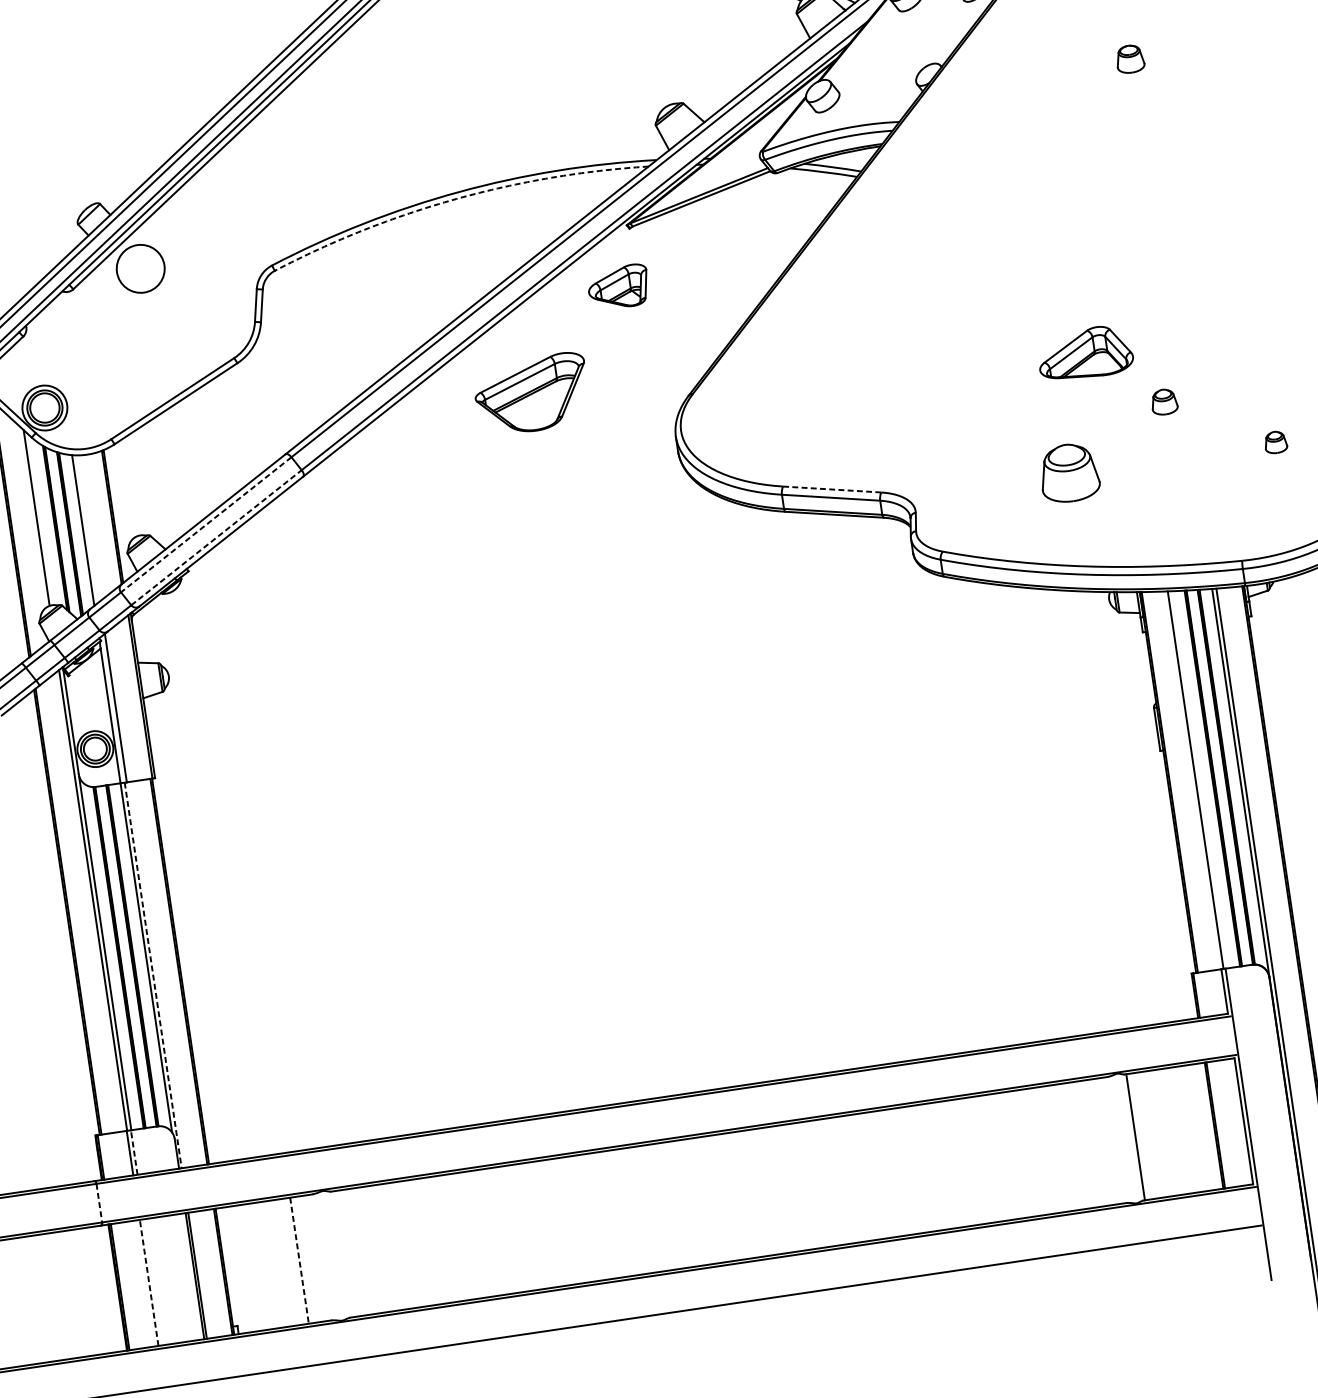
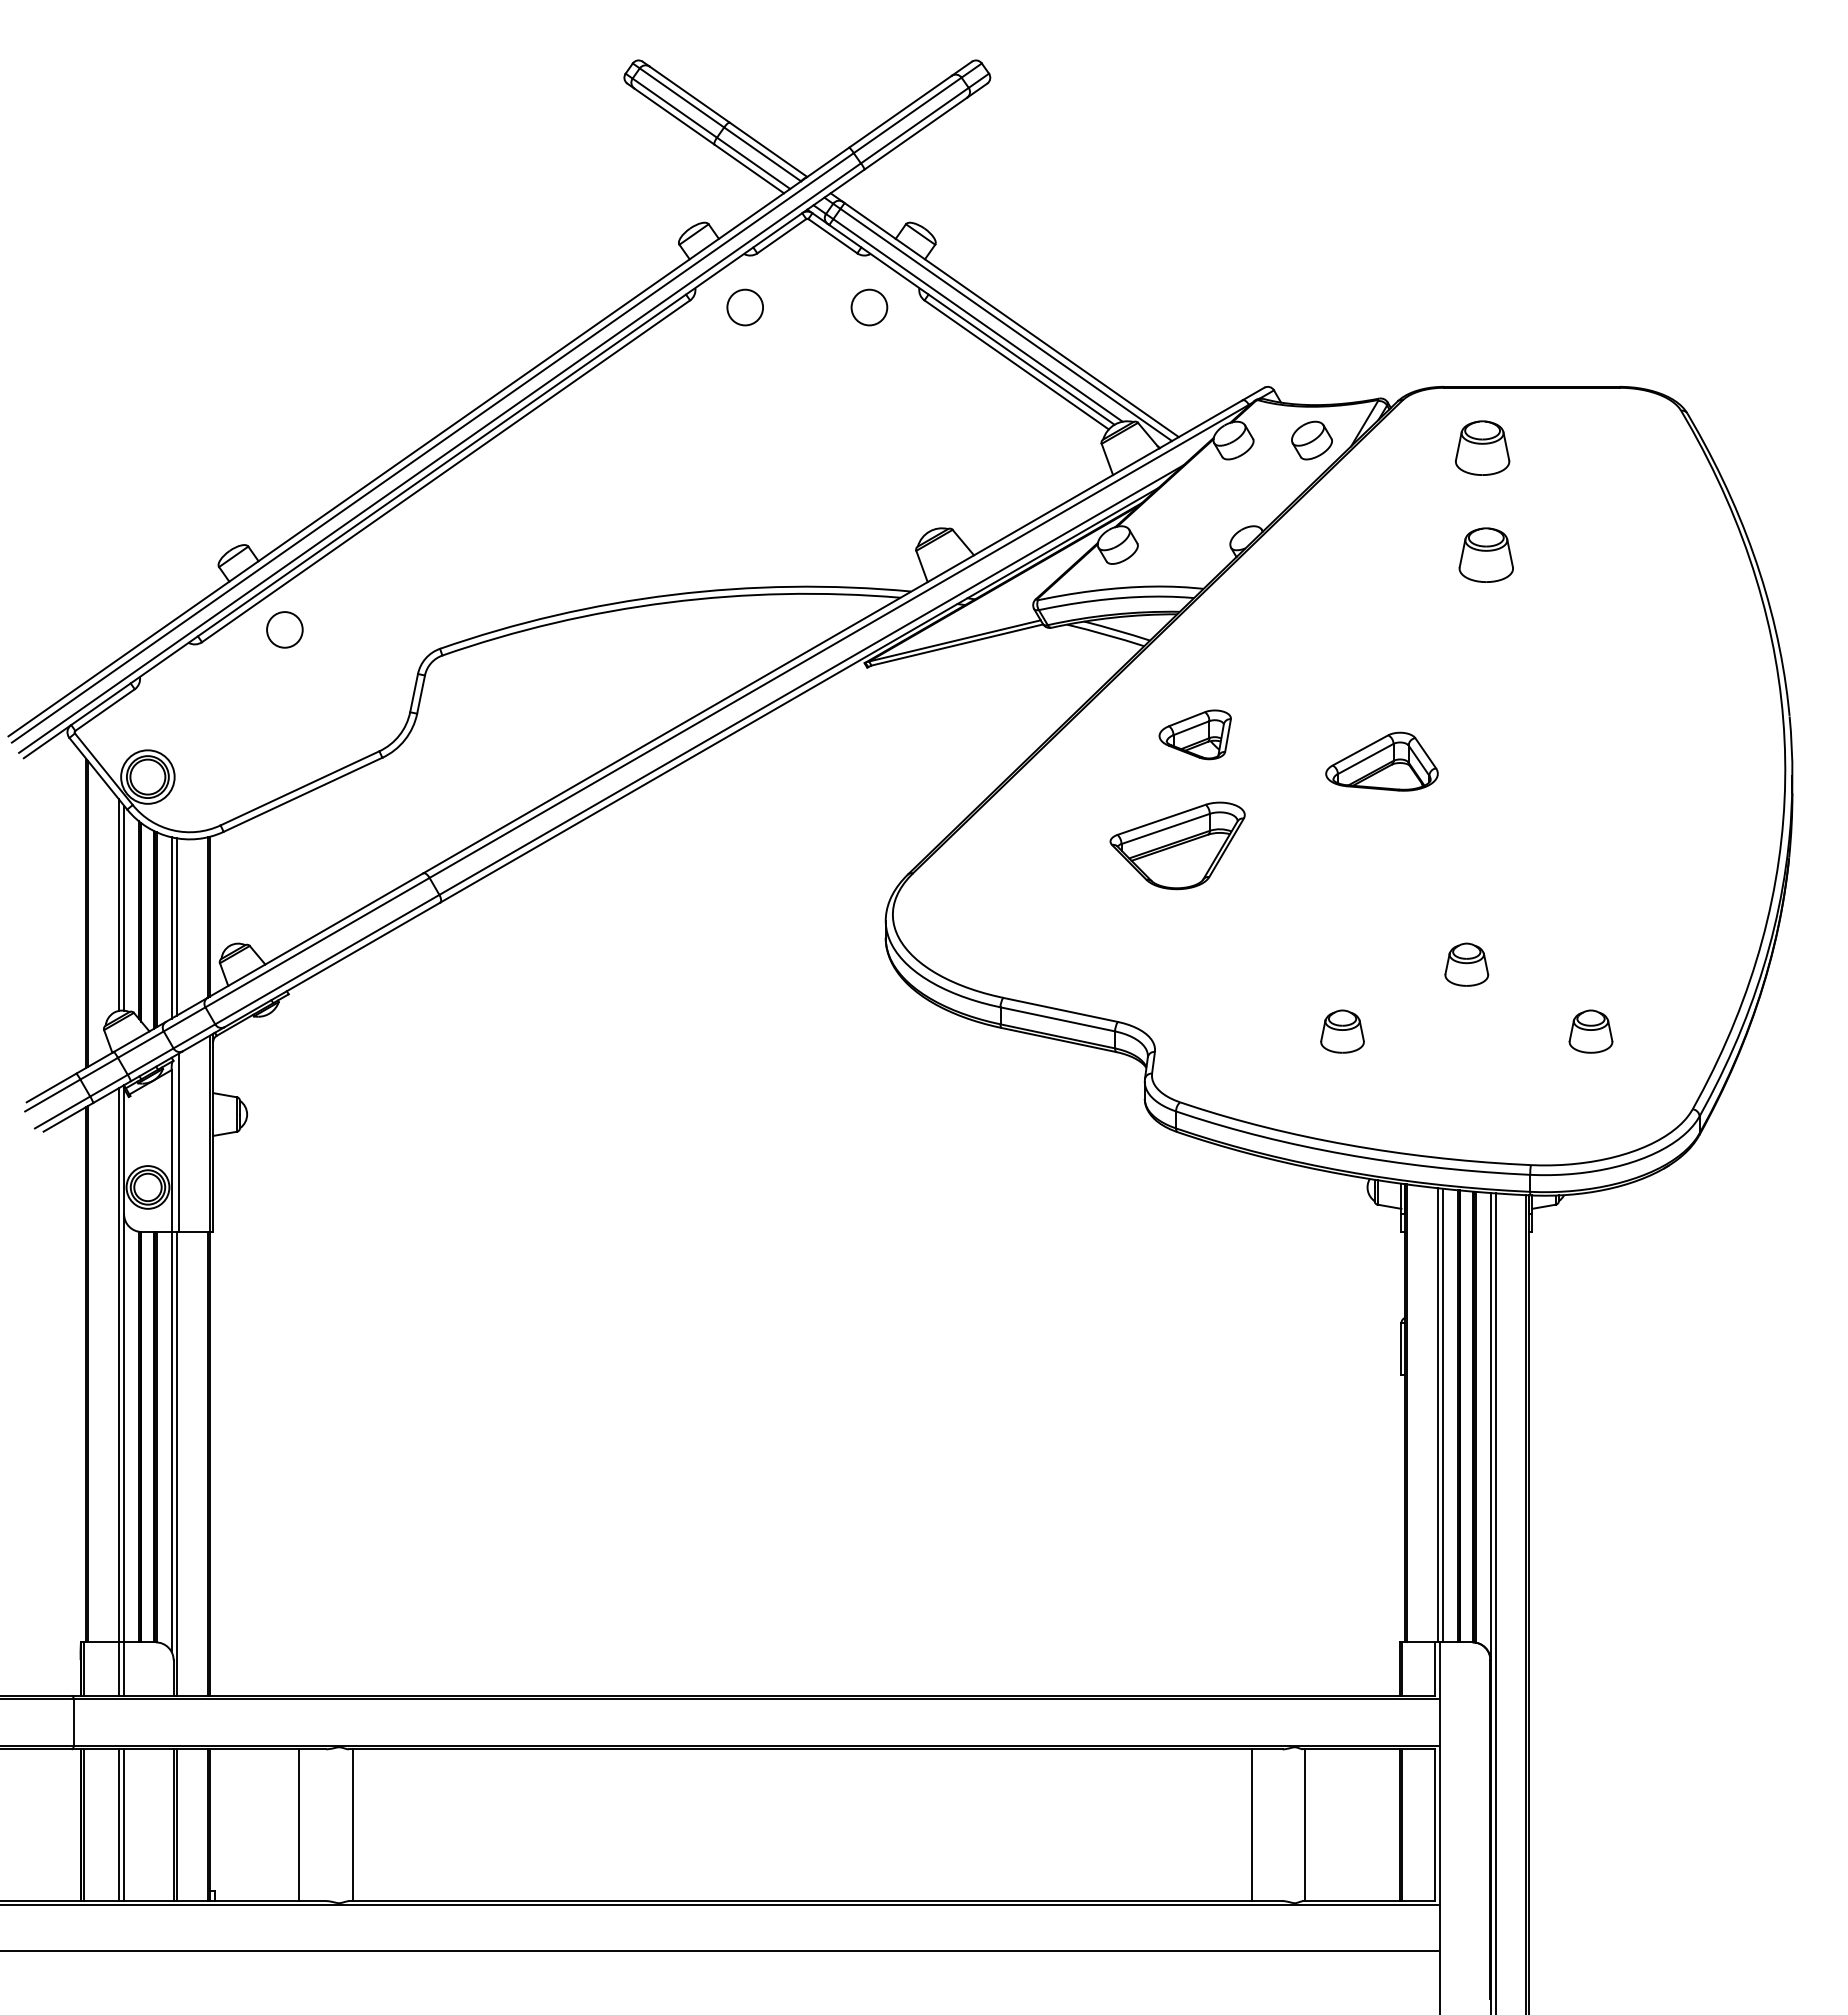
part: (1129, 58) -> (1485, 554), size x1.67
arc: (456, 198) -> (668, 602), dashed -> solid
circle: (140, 268) -> (284, 629), size x0.62
part: (617, 287) -> (1194, 734), moved
part: (1084, 353) -> (1381, 761), moved
part: (531, 394) -> (1177, 845), moved
part: (1164, 401) -> (1466, 964), size x1.43
part: (1275, 442) -> (1590, 1031), size x1.67
part: (1069, 472) -> (1342, 1031), size x0.62
line: (832, 489) -> (1060, 1009), dashed -> solid
line: (41, 519) -> (124, 907), added
line: (206, 524) -> (317, 942), dashed -> solid
line: (87, 528) -> (176, 926), added
line: (216, 537) -> (327, 959), dashed -> solid
line: (1199, 779) -> (1442, 1415), added
line: (152, 975) -> (176, 1463), dashed -> solid
line: (1091, 1144) -> (1251, 1825), added
line: (134, 1152) -> (123, 1669), dashed -> solid
line: (99, 1203) -> (73, 1723), dashed -> solid
line: (343, 1254) -> (352, 1825), added
line: (299, 1260) -> (299, 1825), dashed -> solid
line: (153, 1282) -> (123, 1825), added
line: (149, 1283) -> (118, 1825), dashed -> solid

